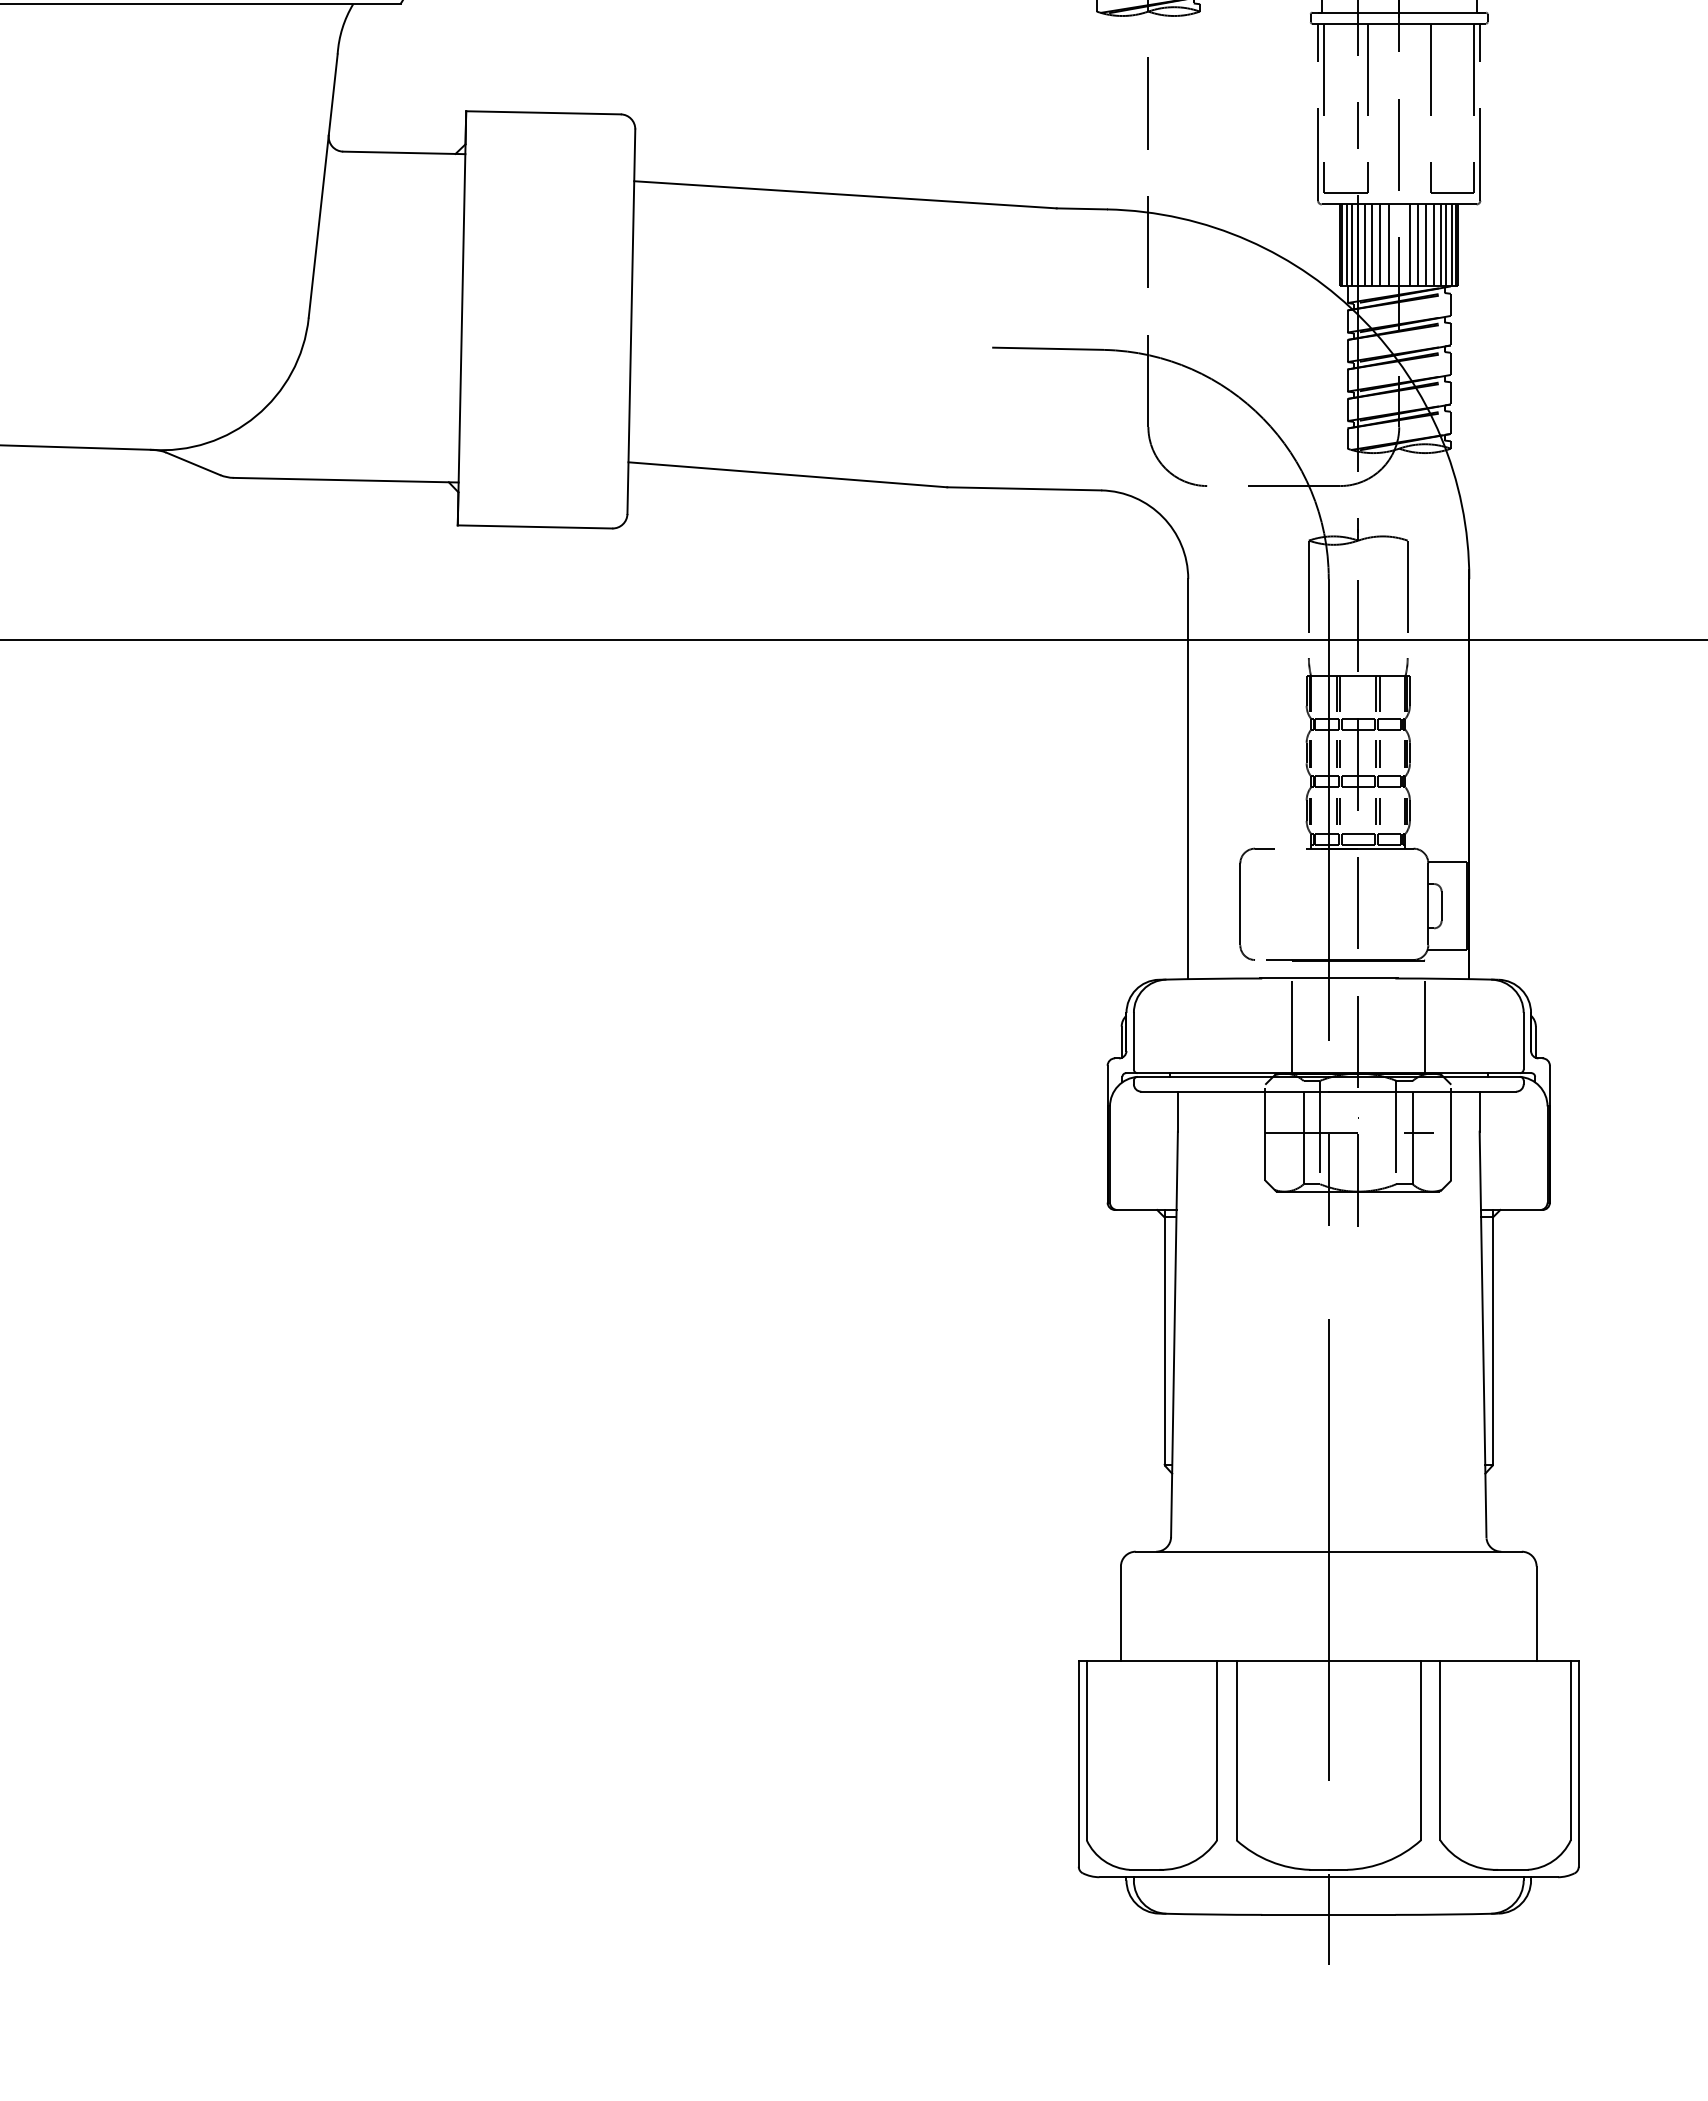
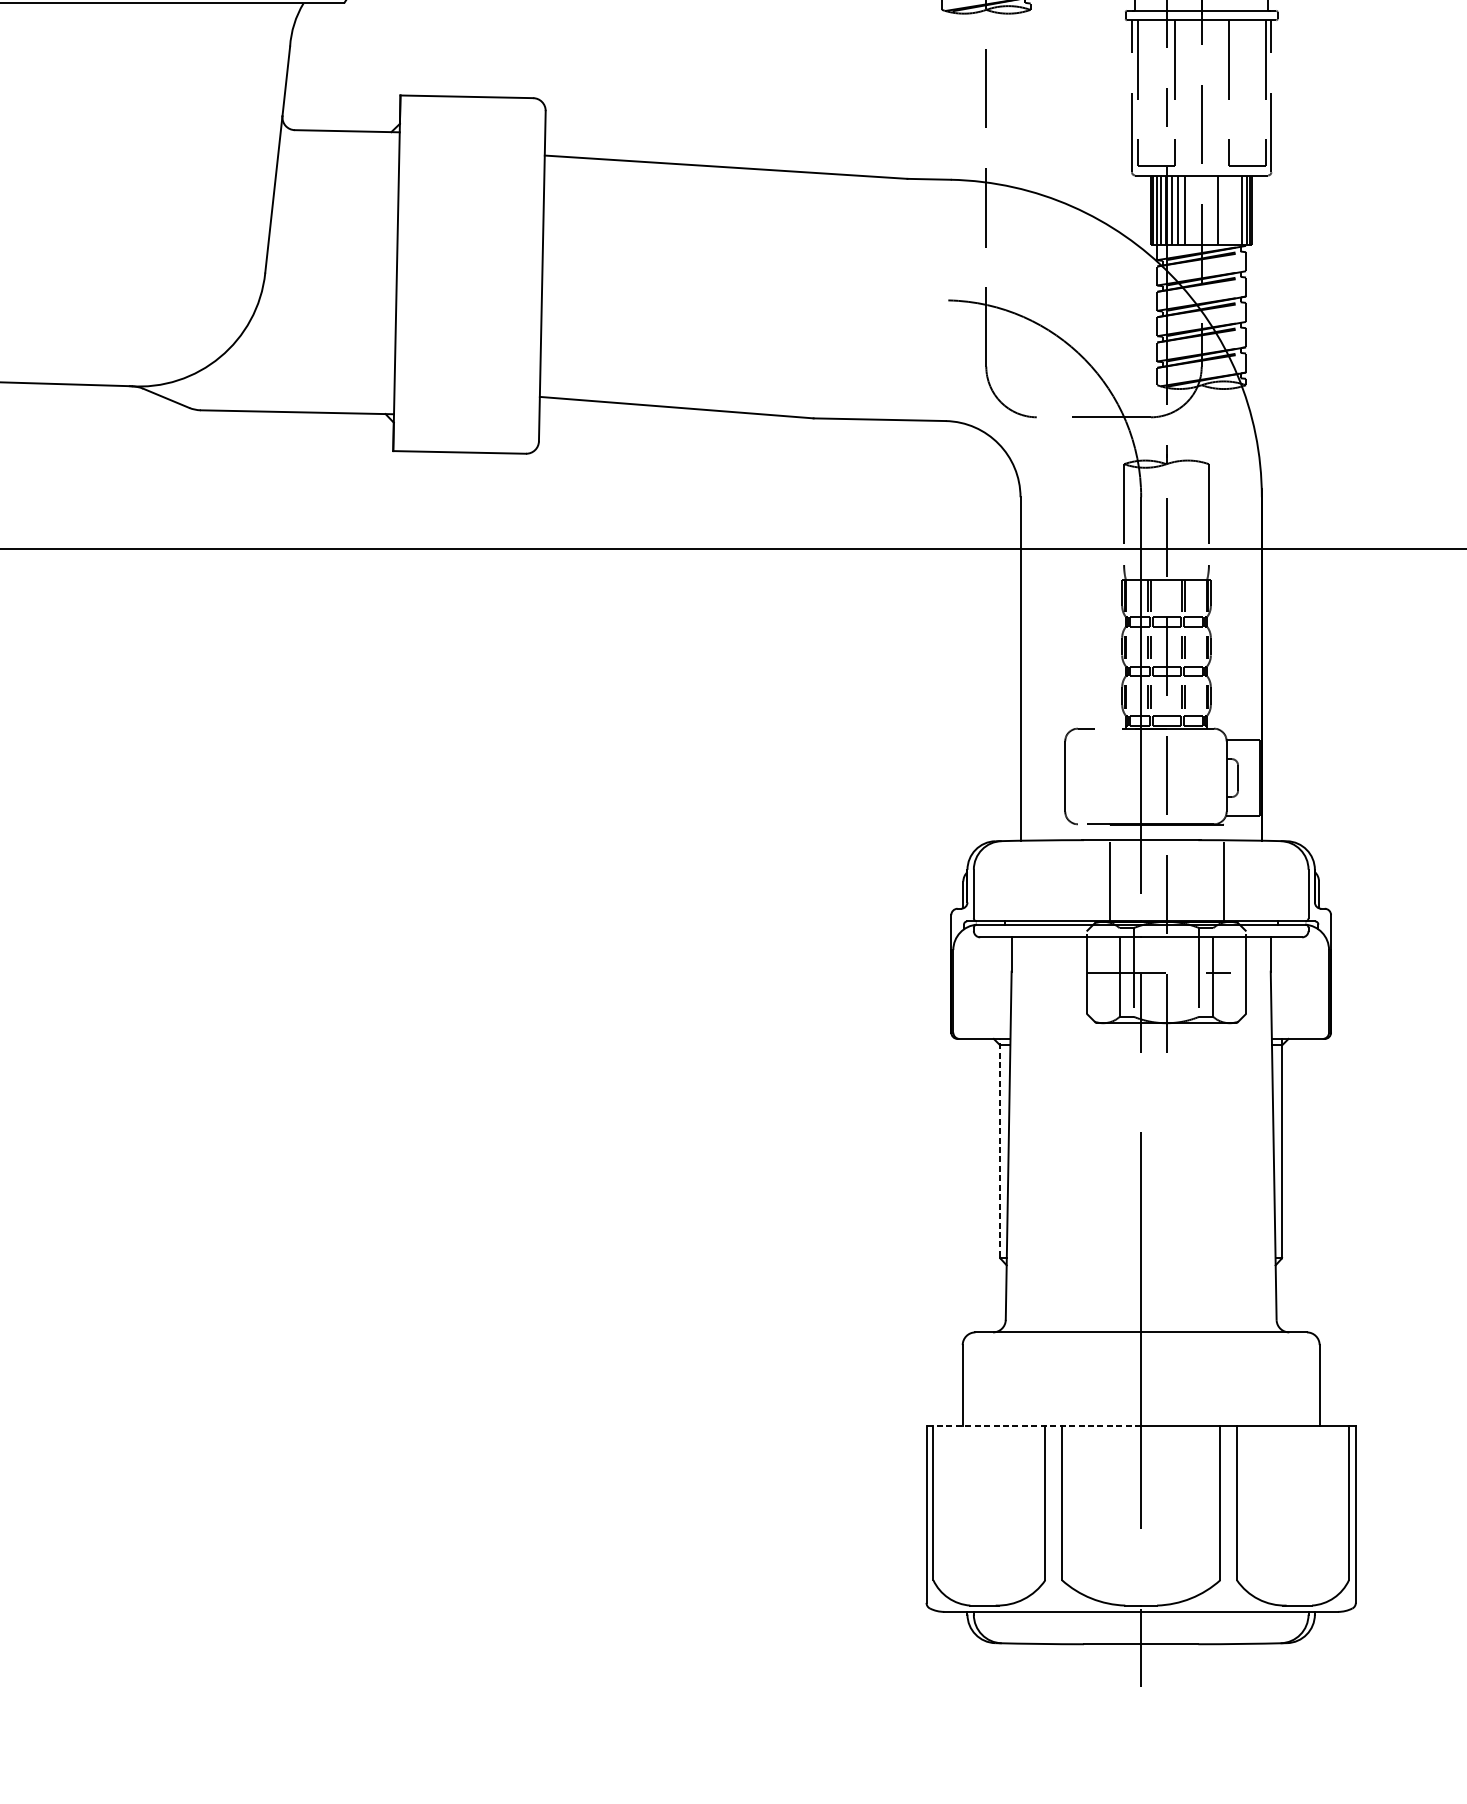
line: (1388, 244) -> (1192, 209), removed
line: (1409, 244) -> (1210, 209), removed
line: (1426, 244) -> (1225, 209), removed
line: (1433, 244) -> (1231, 209), removed
line: (1440, 244) -> (1237, 209), removed
line: (1048, 348) -> (900, 299), removed
line: (1164, 1336) -> (1000, 1147), solid -> dashed
line: (1203, 1660) -> (1033, 1425), solid -> dashed

